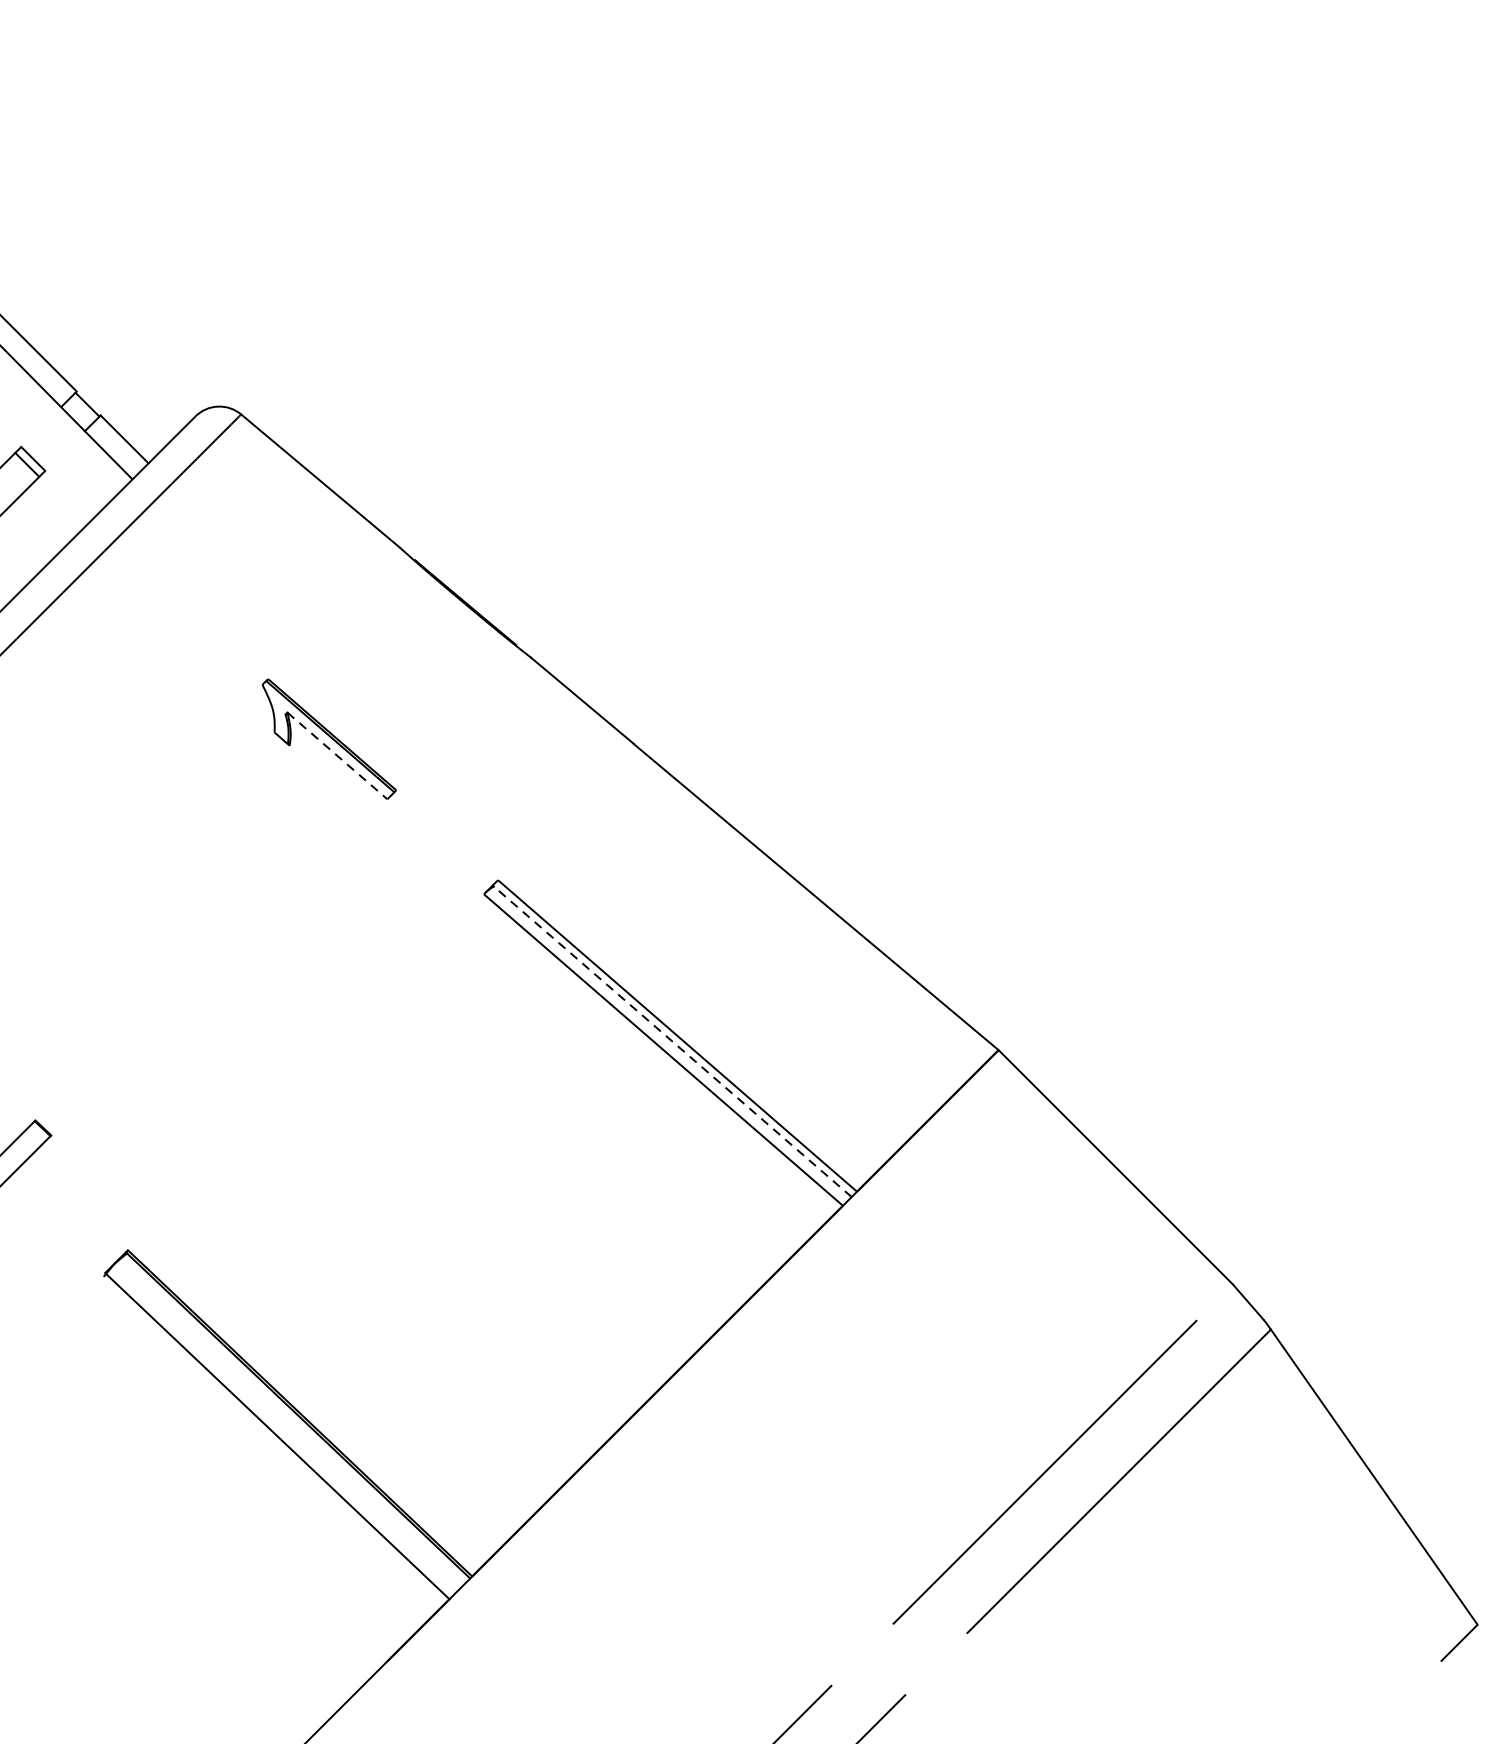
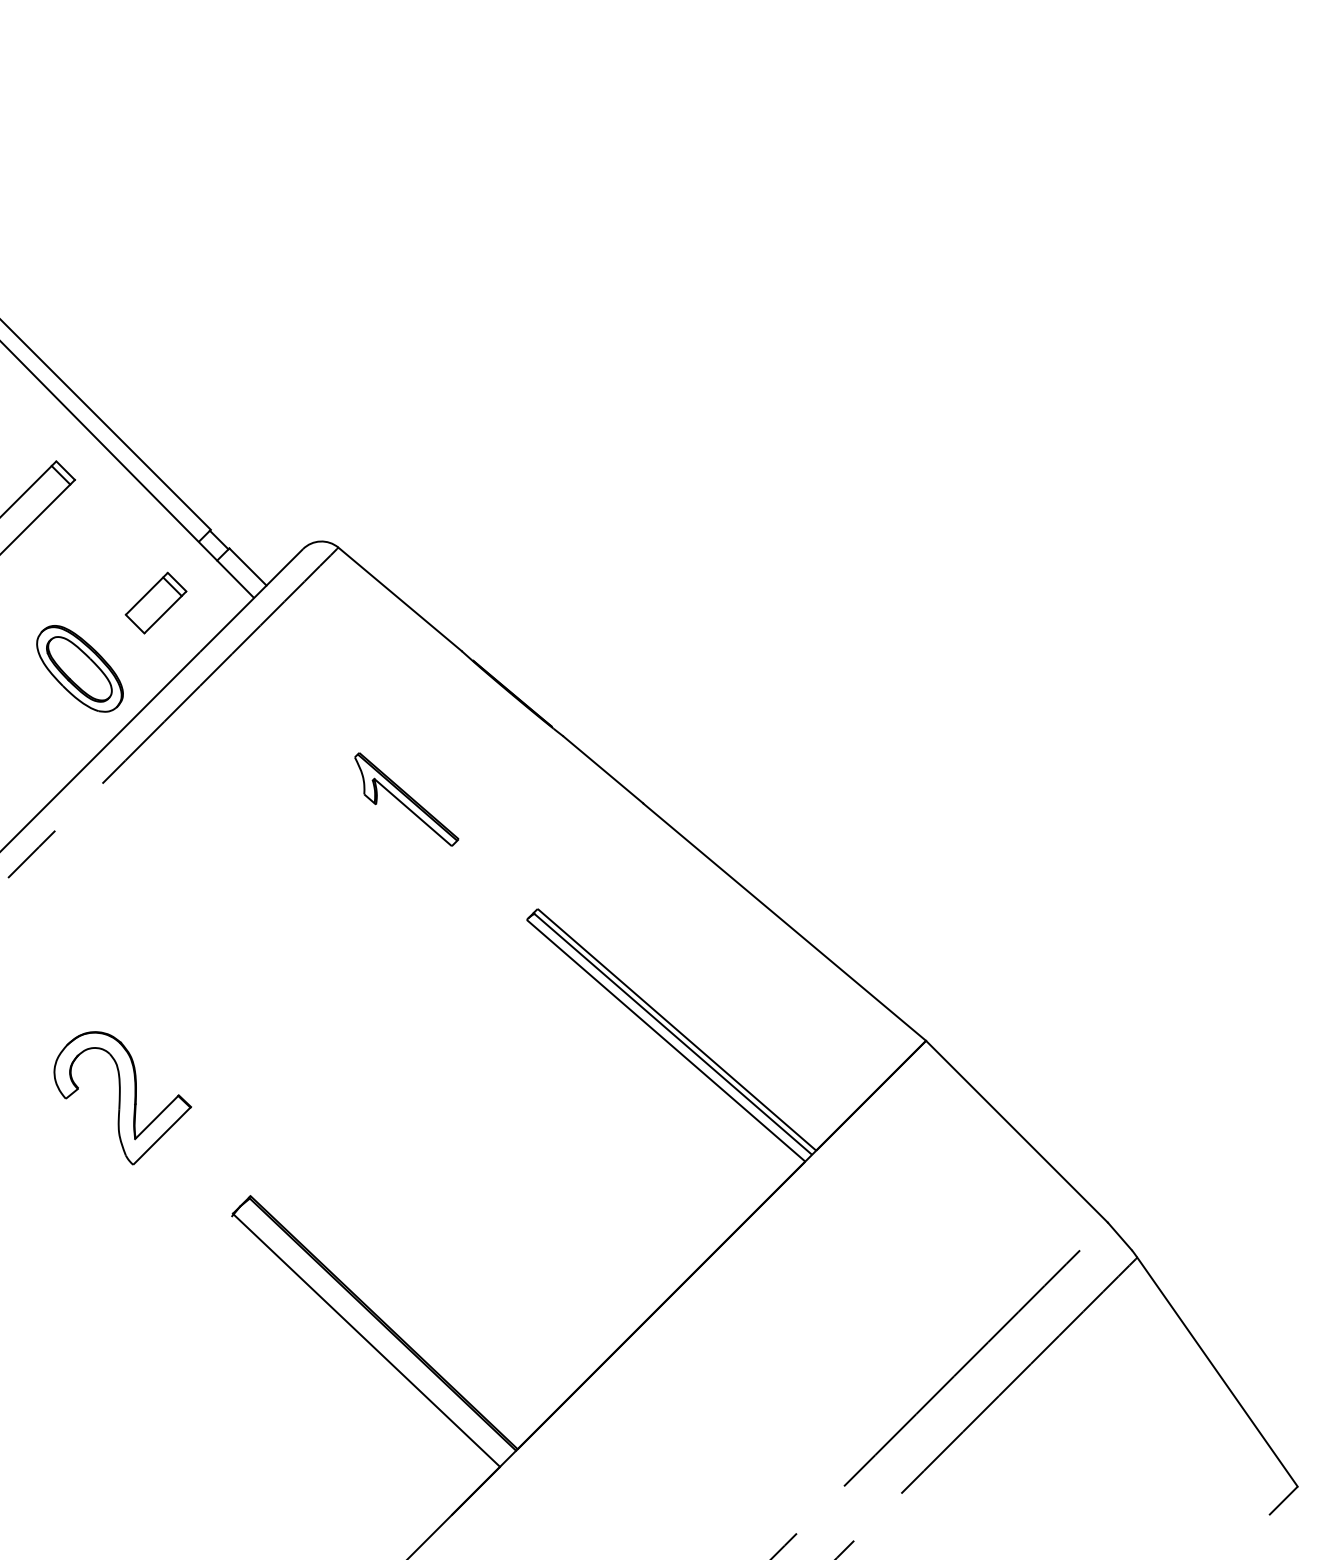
line: (339, 757) -> (414, 813), dashed -> solid
line: (673, 1041) -> (673, 1034), dashed -> solid

